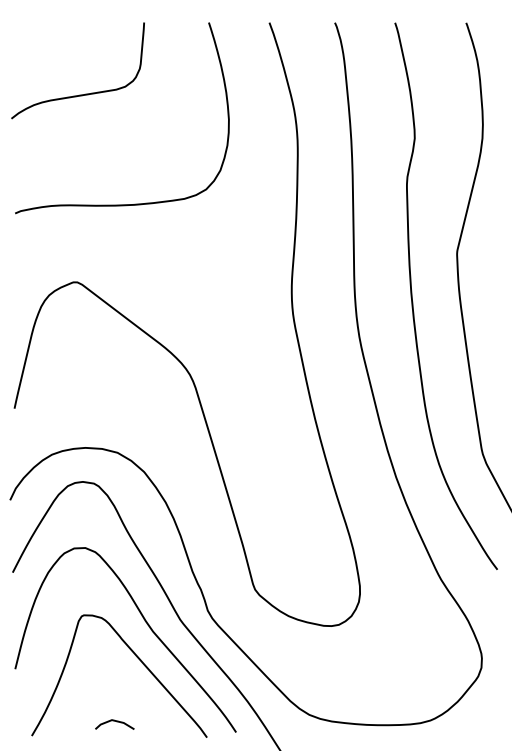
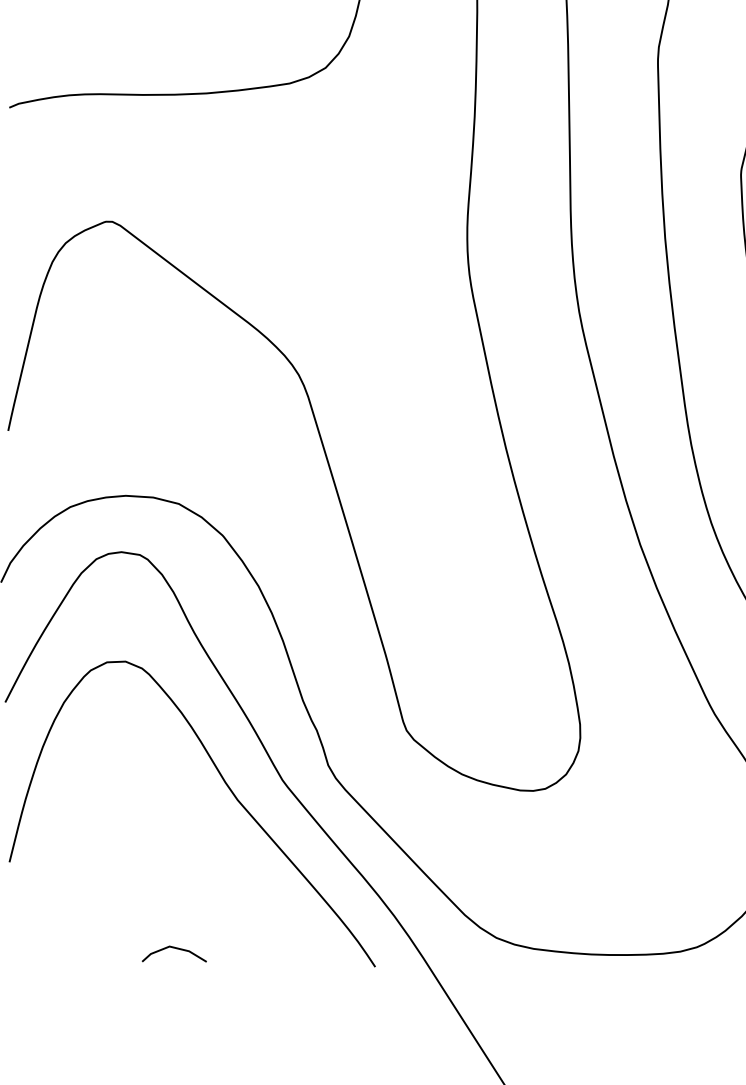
curve: (136, 657) -> (210, 842), removed

